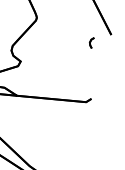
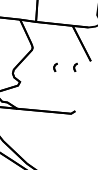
part: (66, 42) -> (55, 67), added

